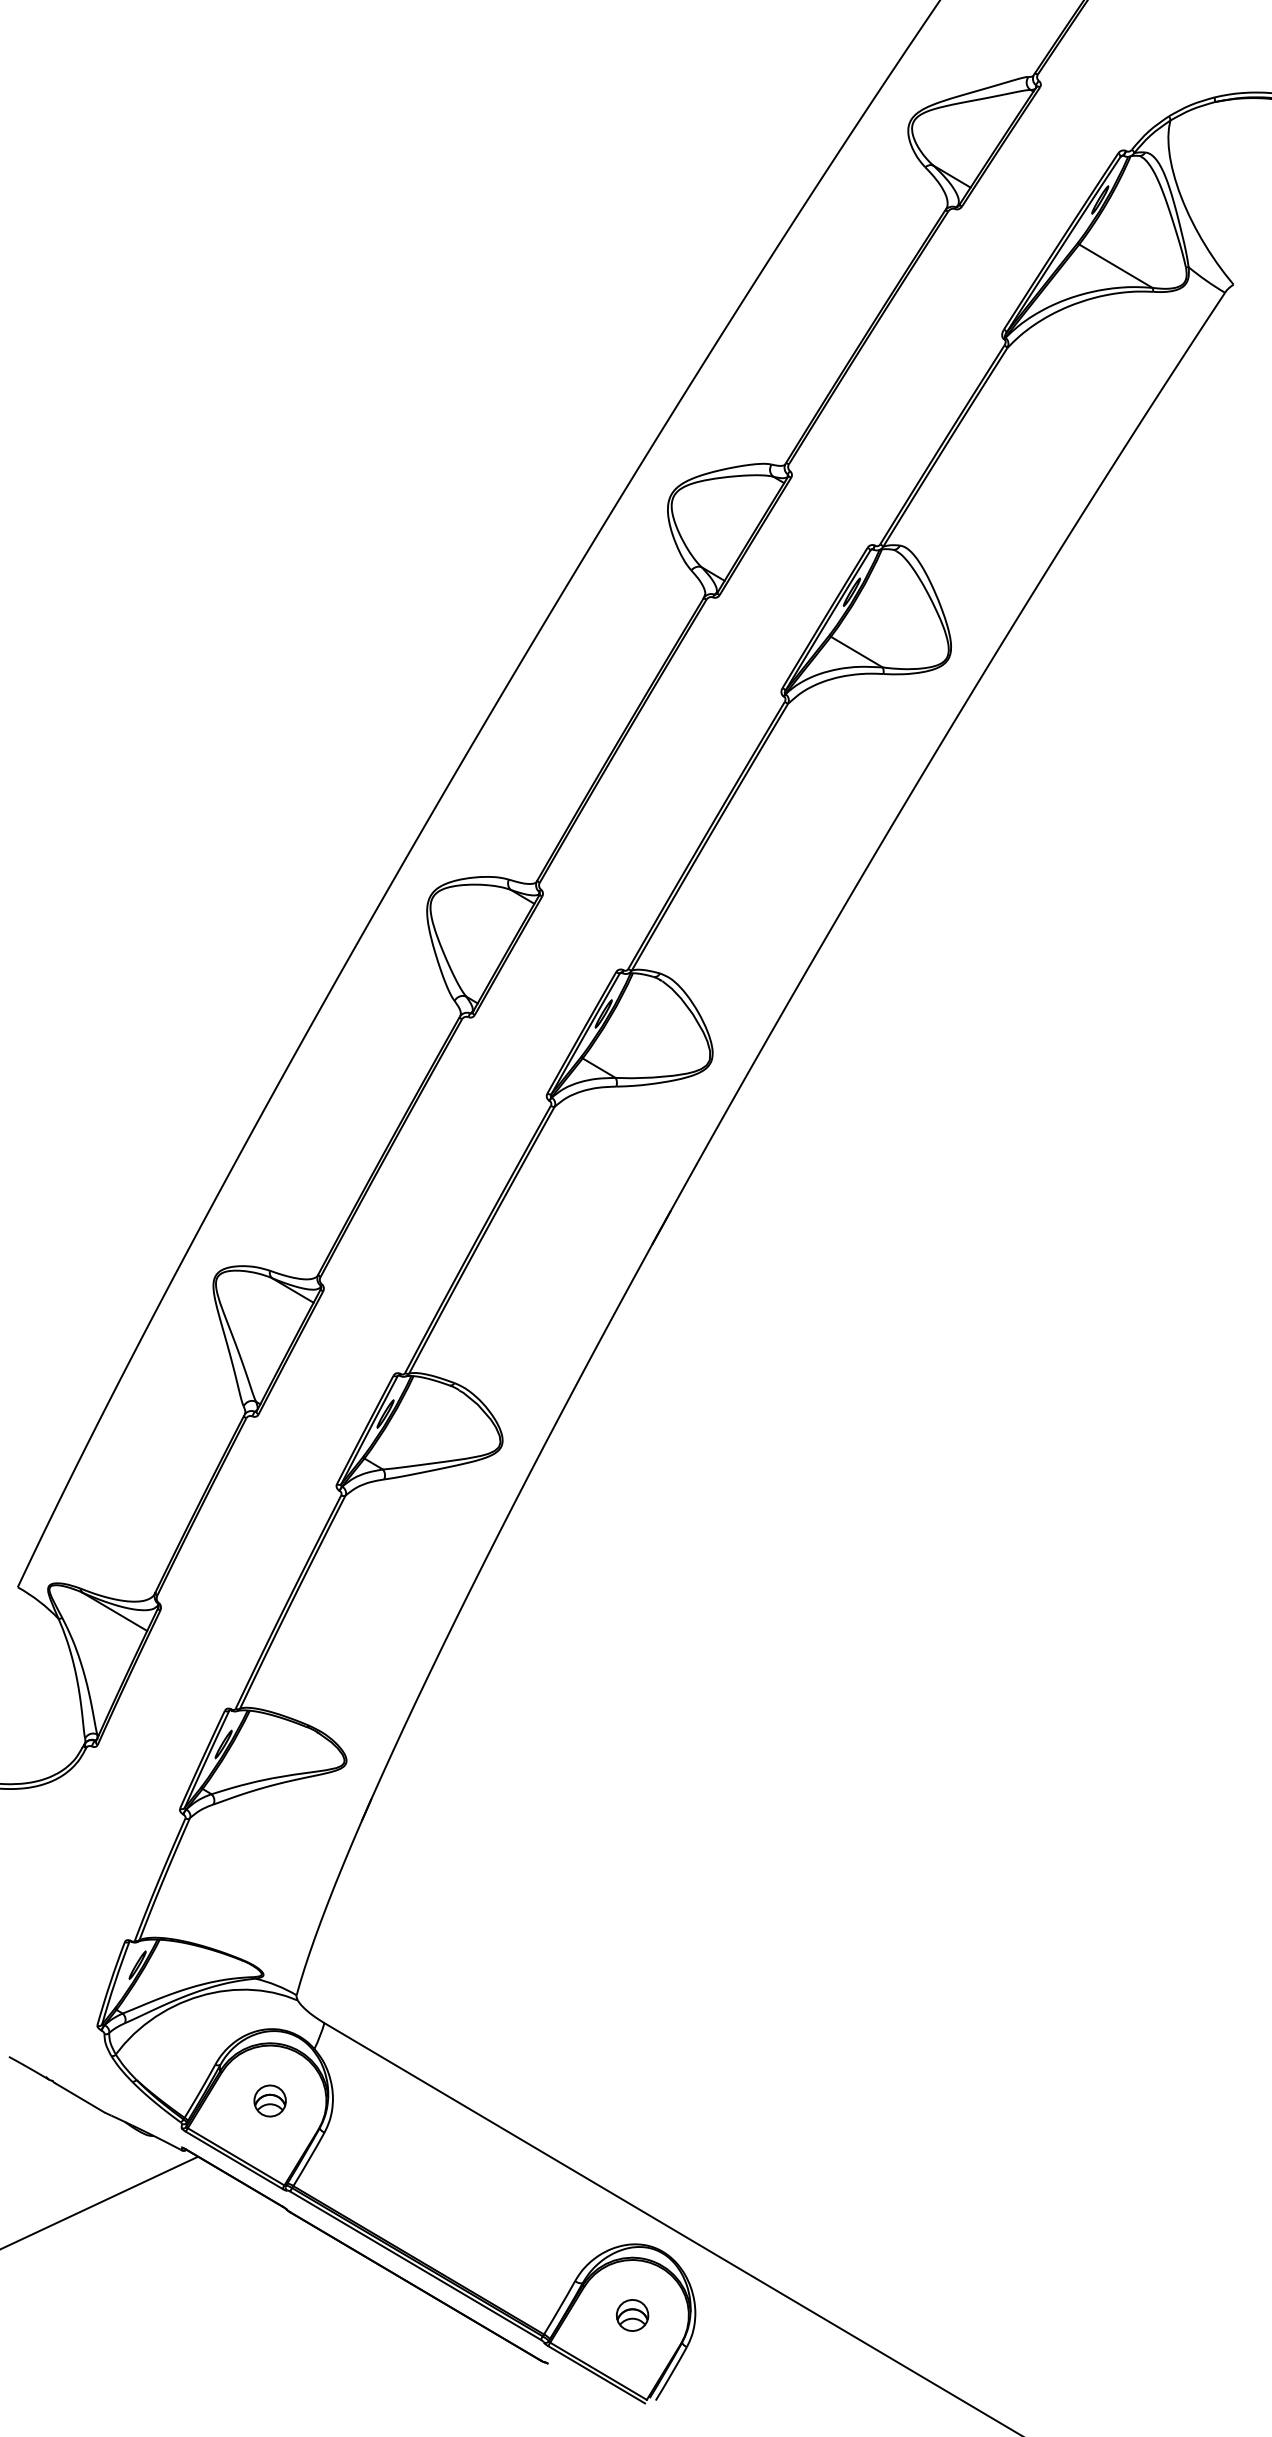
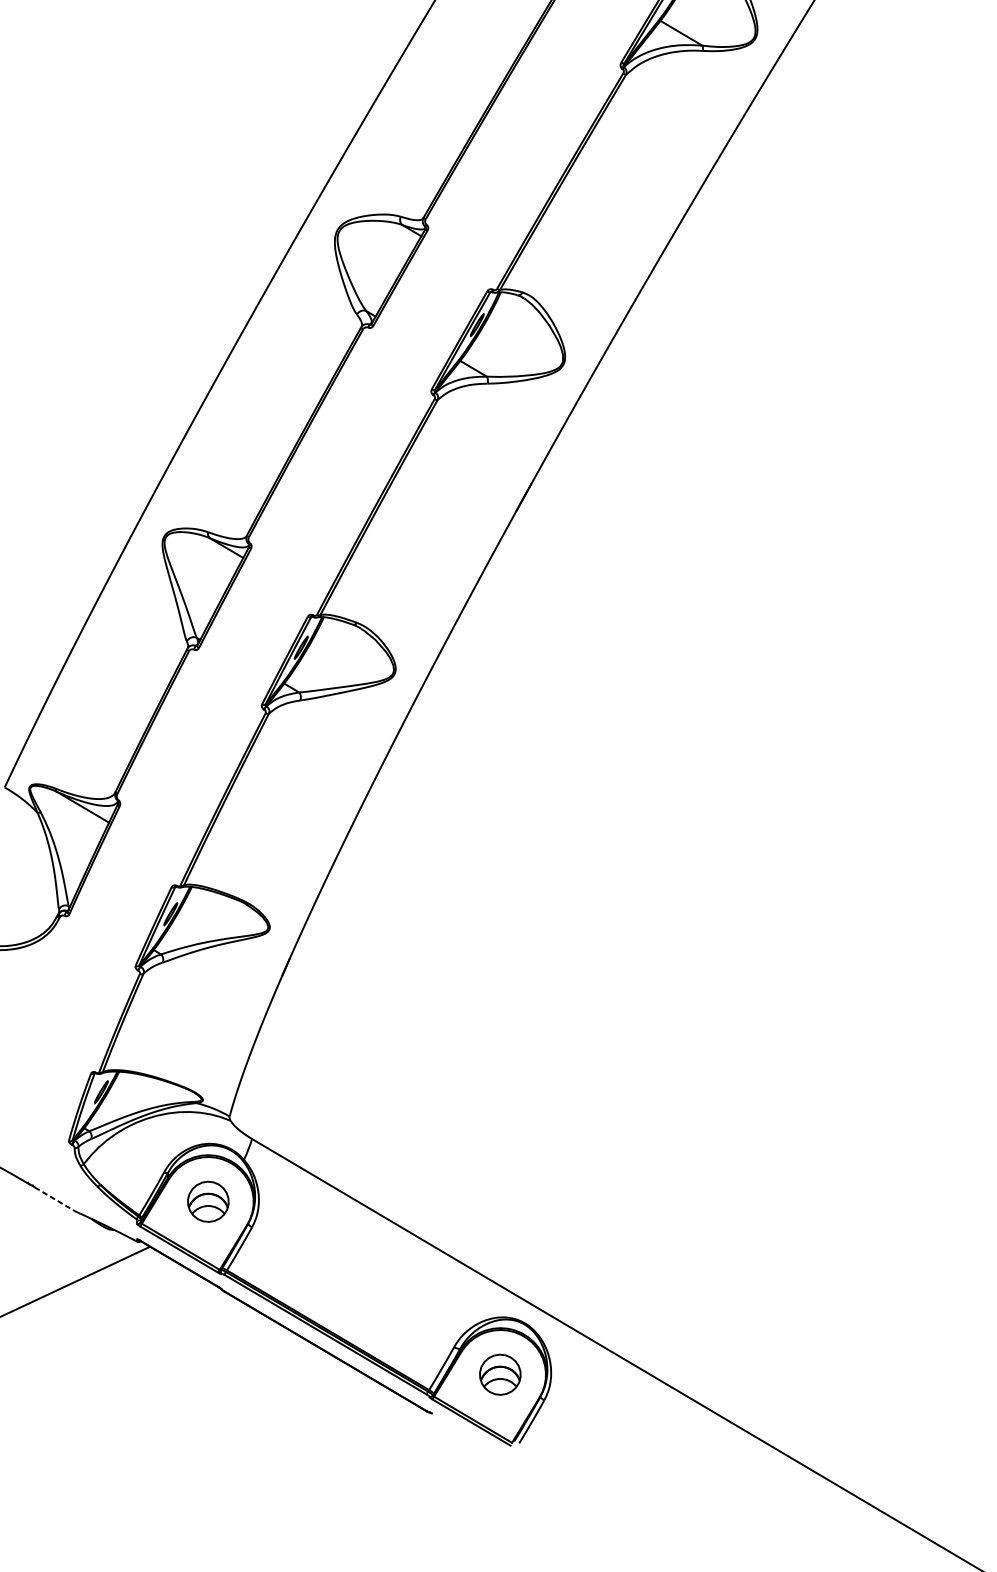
line: (80, 2098) -> (55, 1199), solid -> dashed
part: (269, 2100) -> (207, 1201), size x1.6
part: (632, 2315) -> (500, 1374), size x1.6

